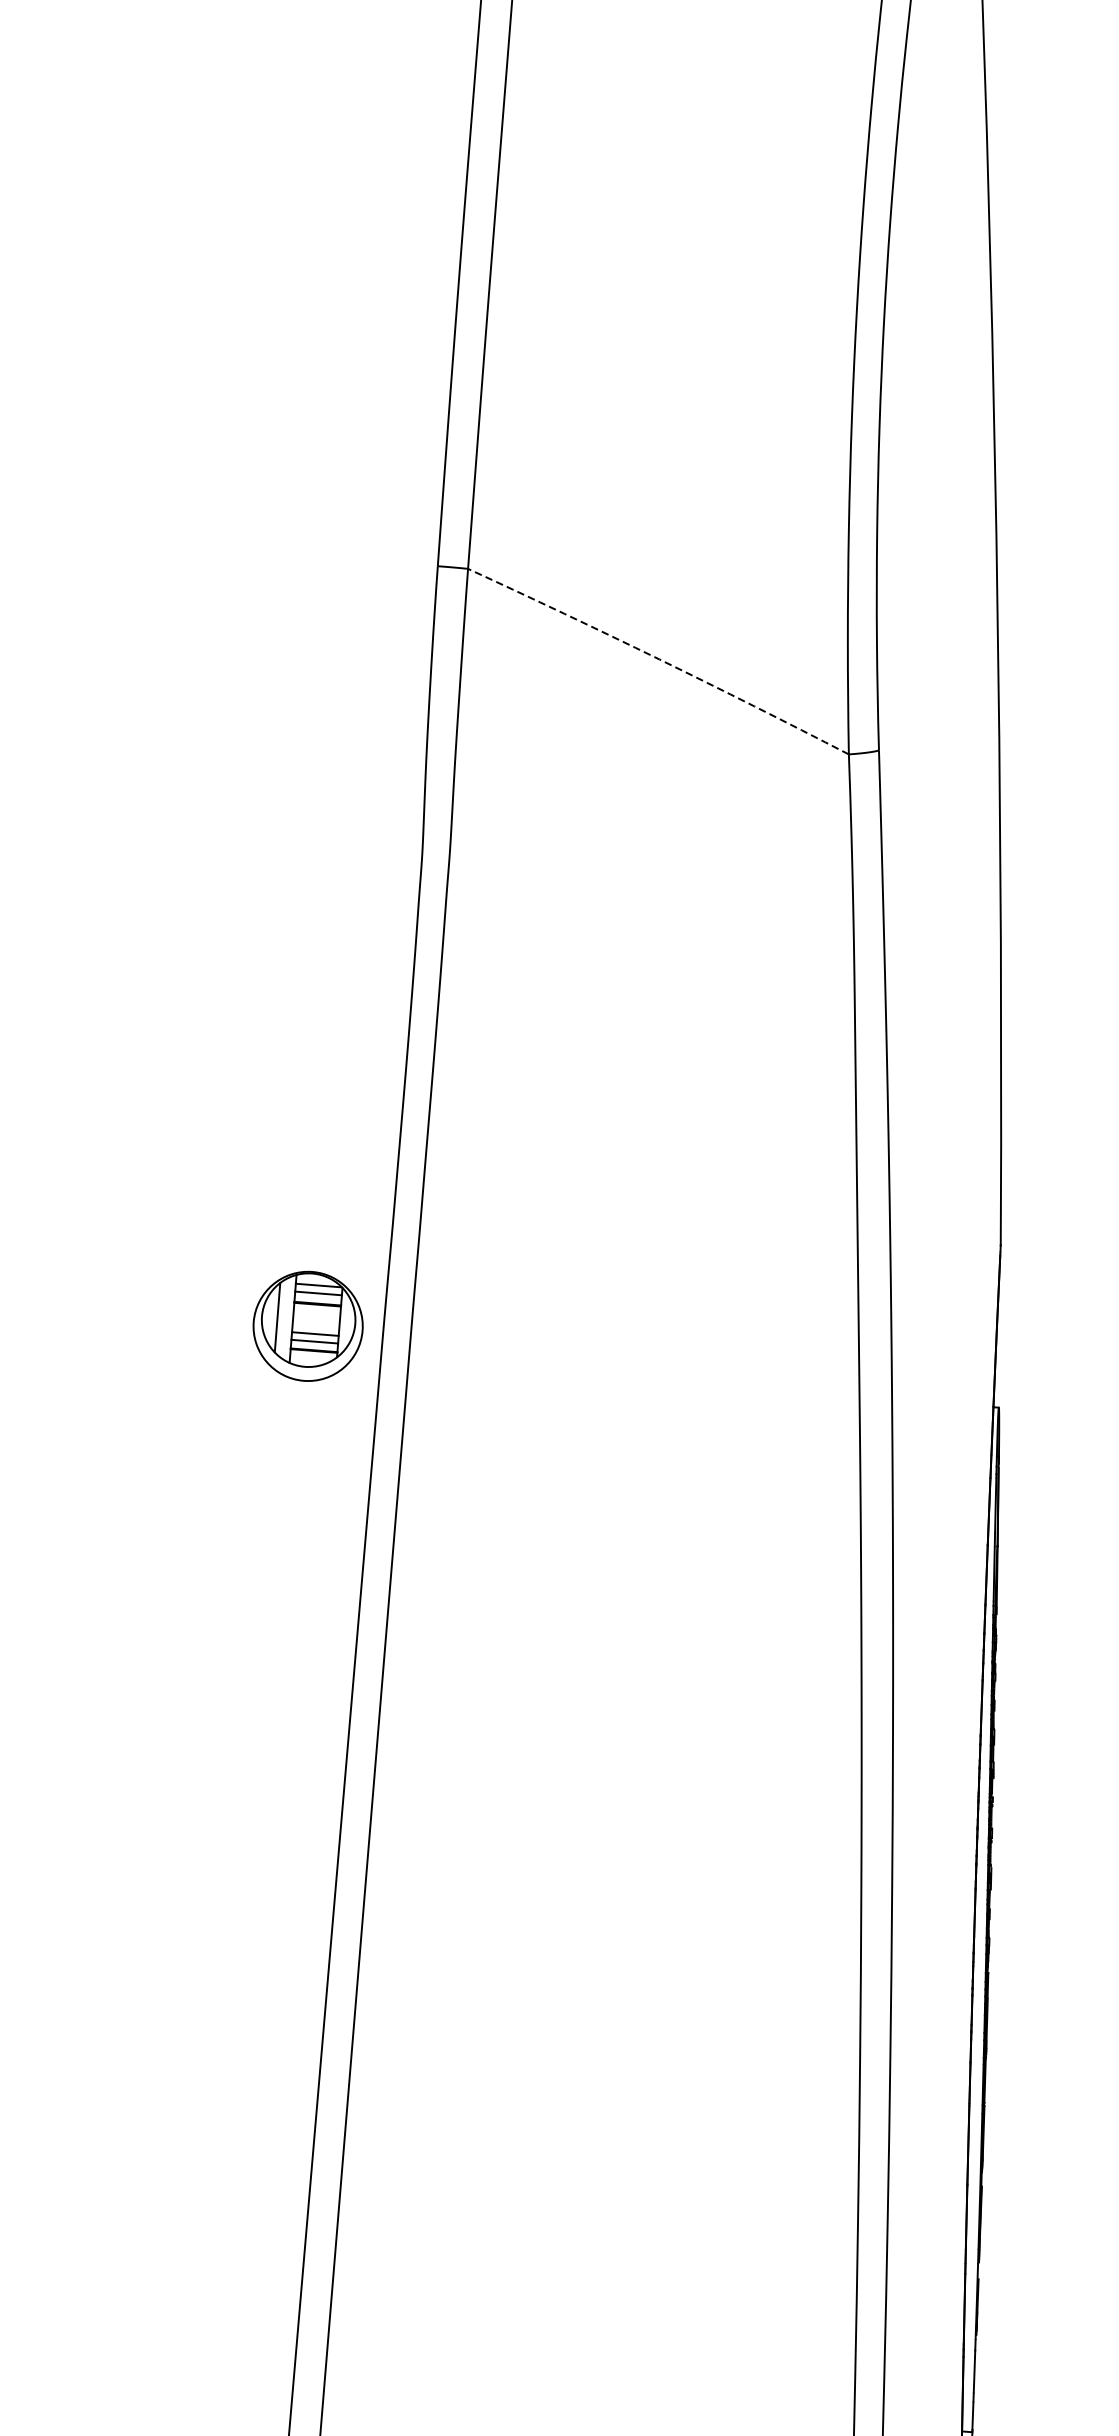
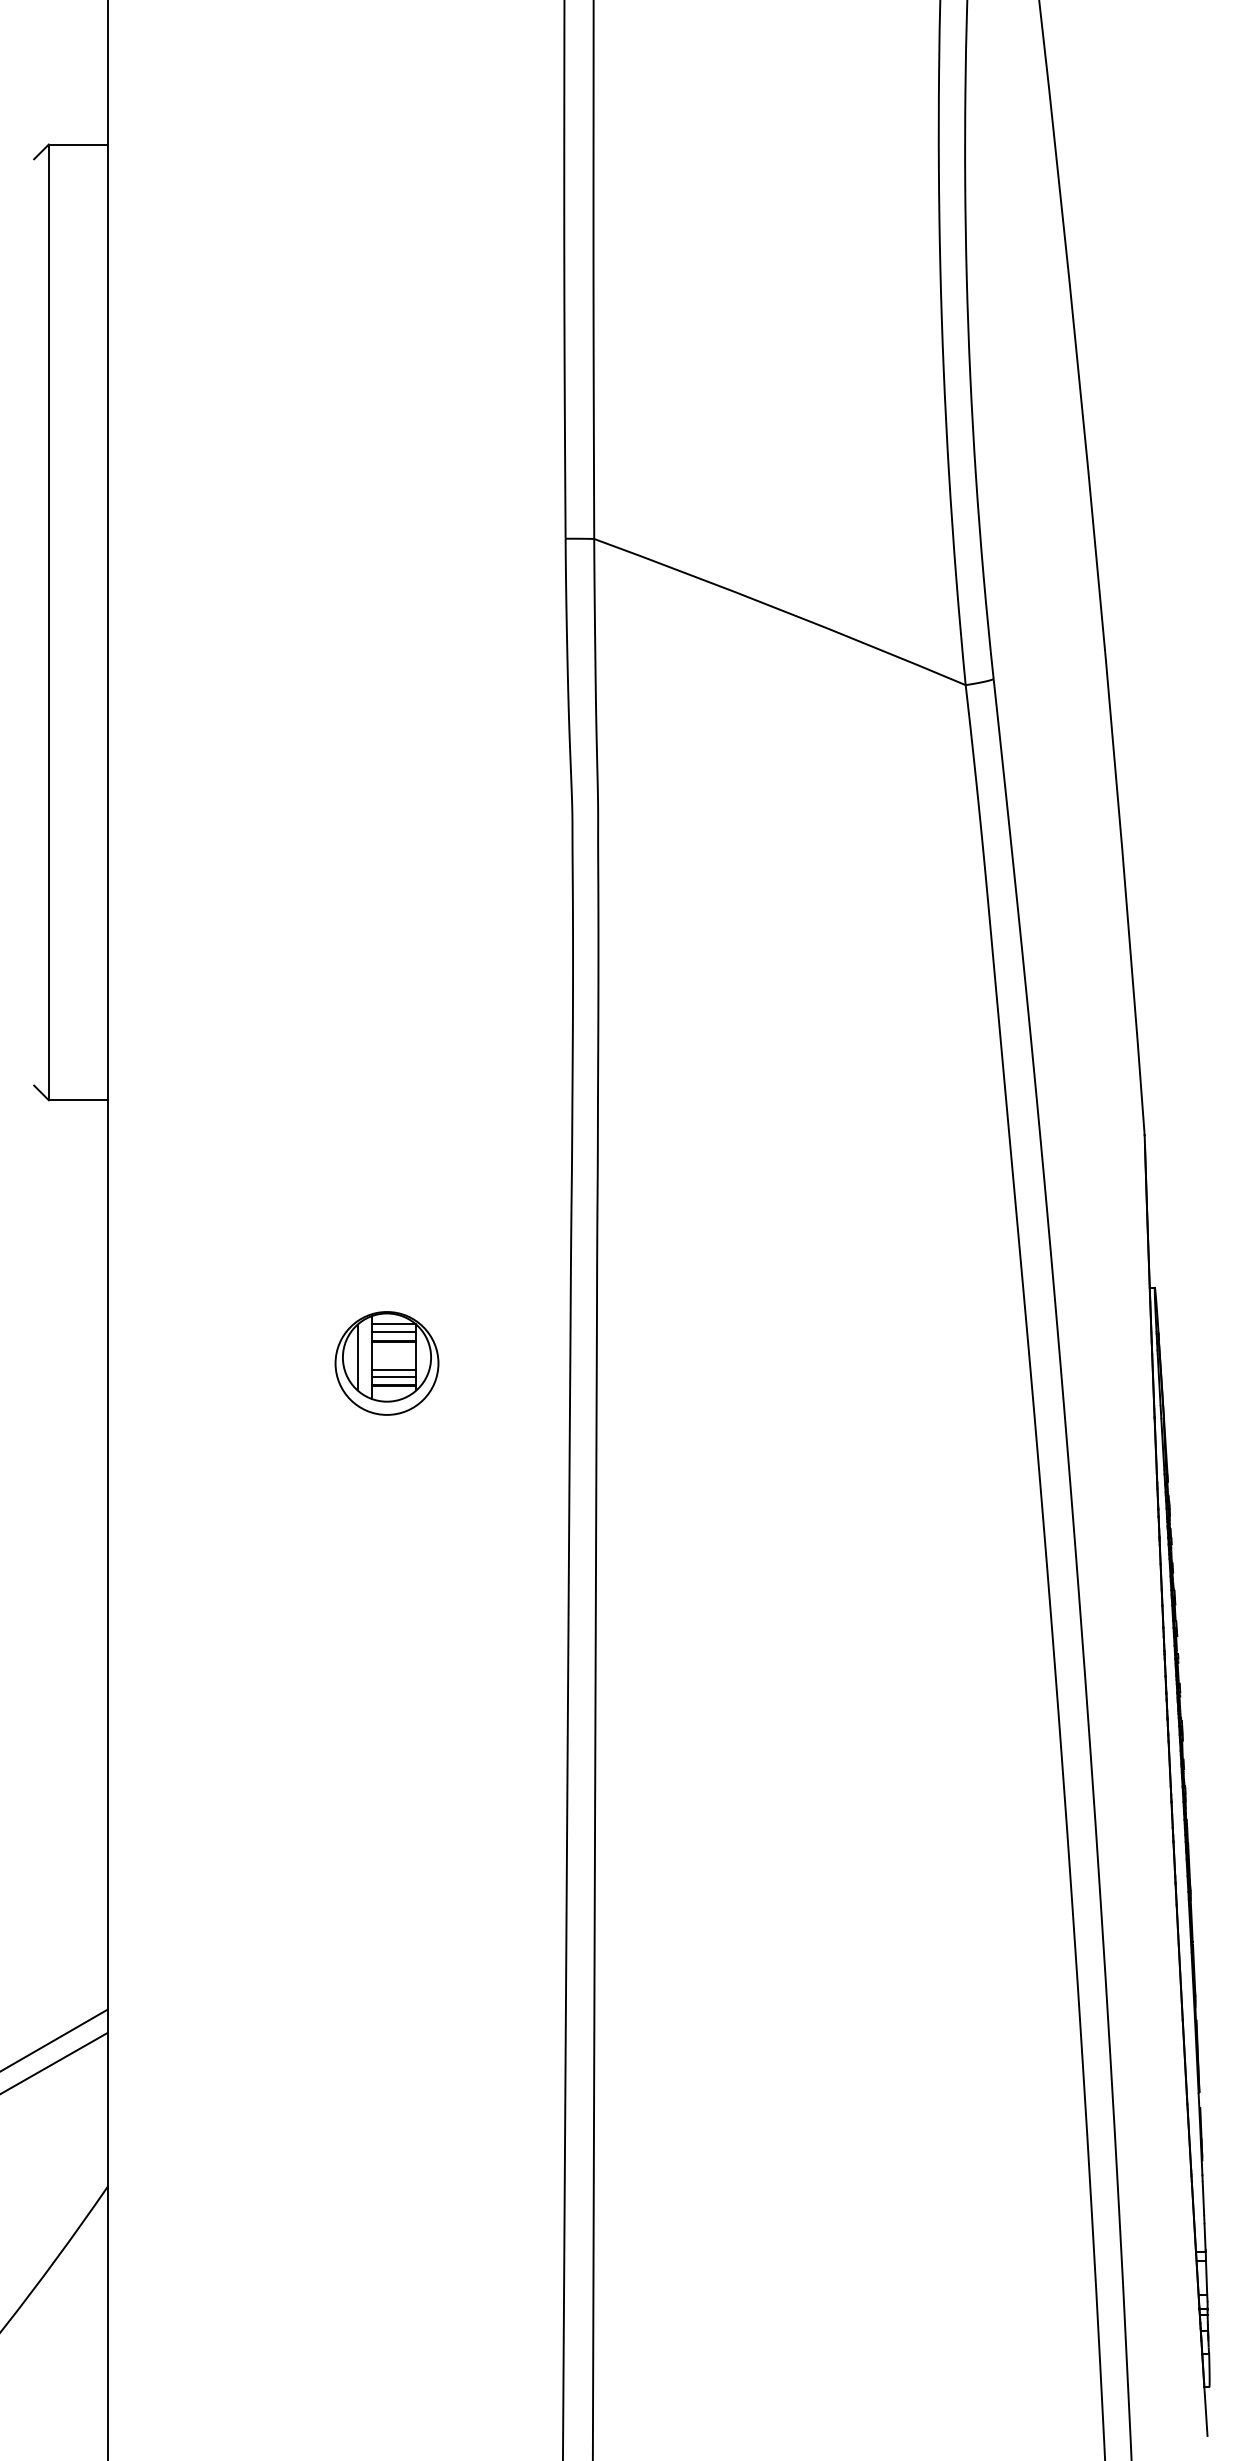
arc: (659, 658) -> (780, 609), dashed -> solid
part: (307, 1326) -> (386, 1363), moved

